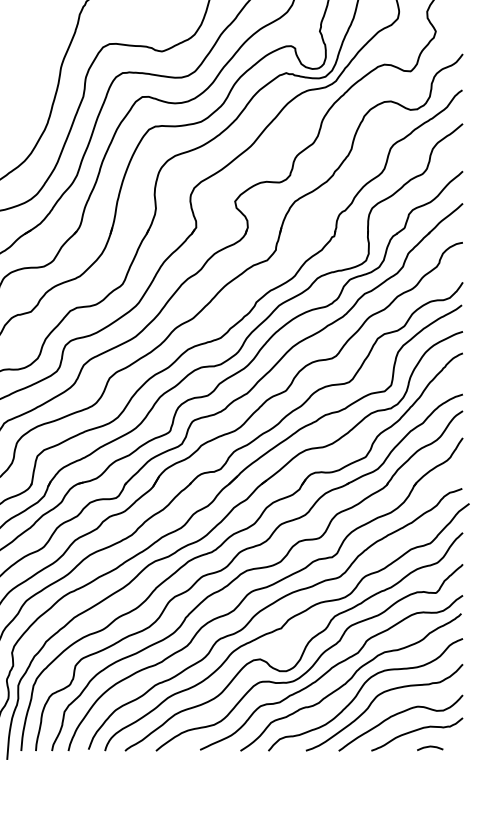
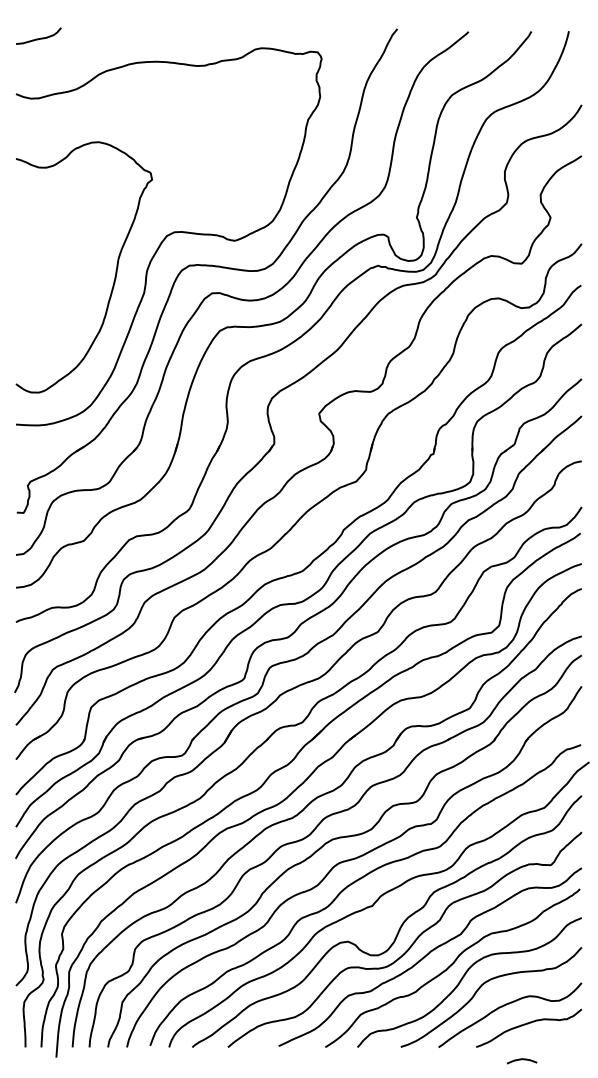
curve: (430, 747) -> (522, 1060), moved

